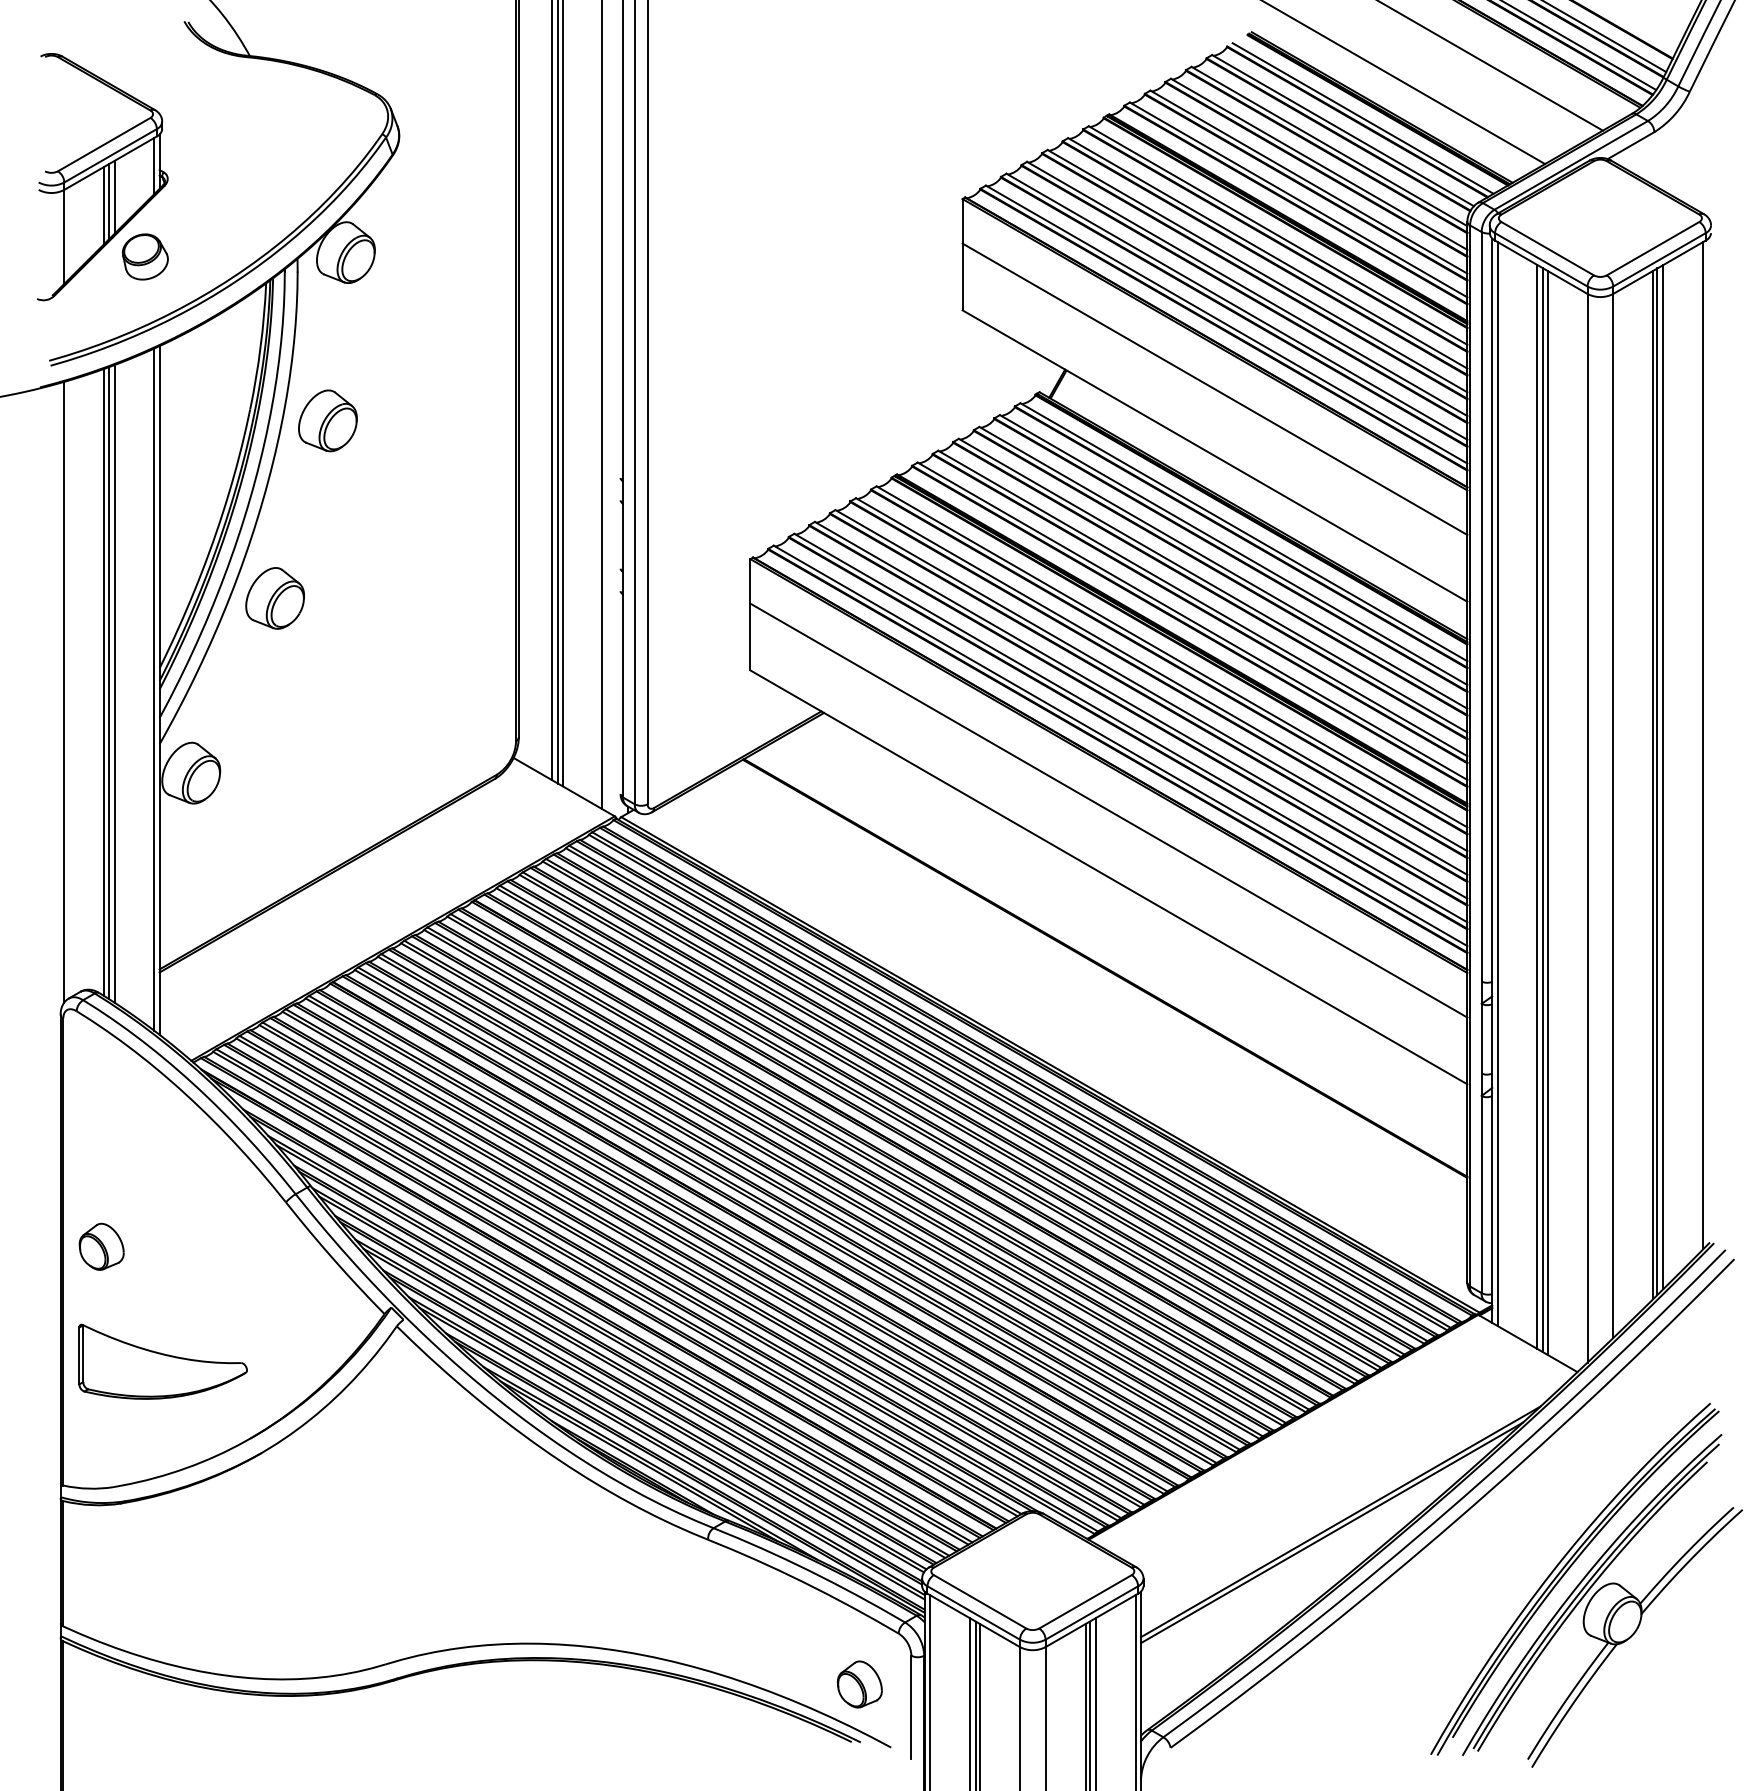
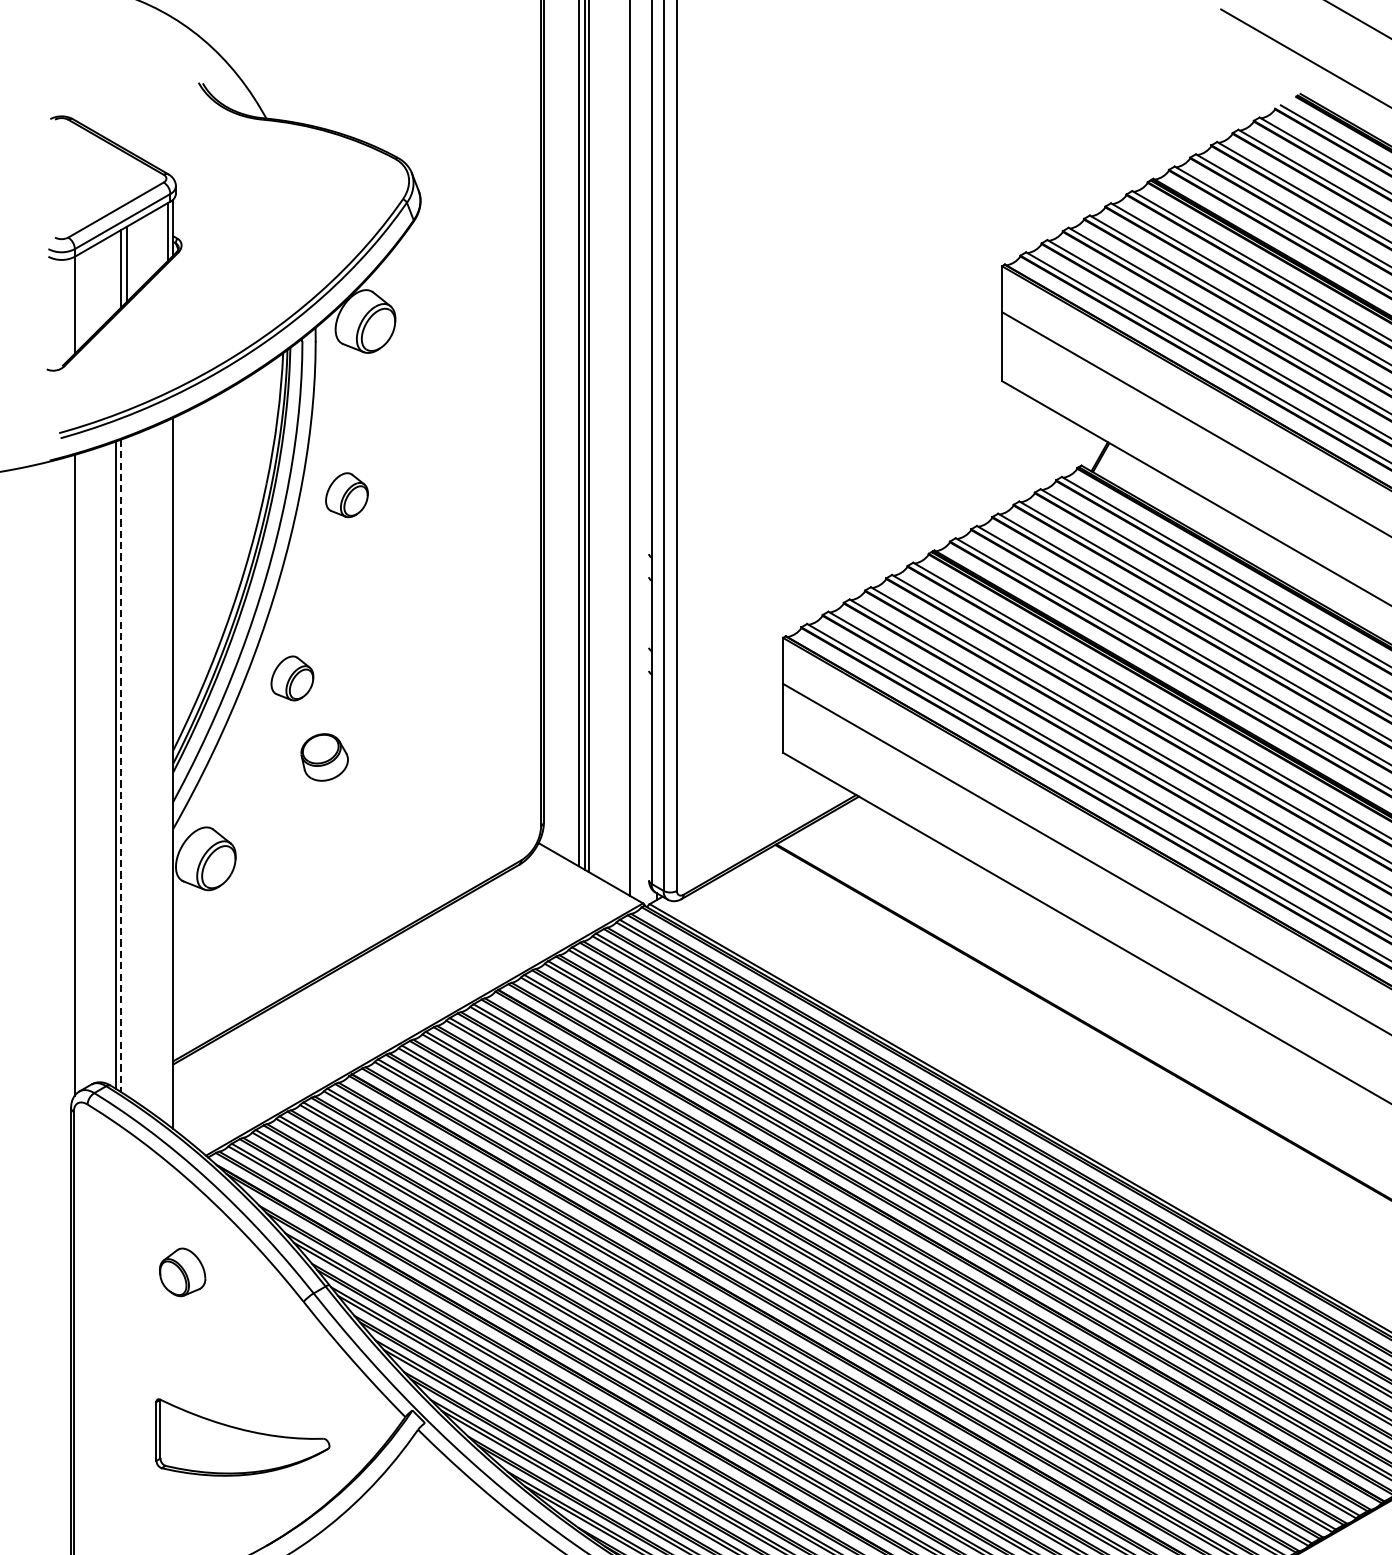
line: (104, 205) -> (116, 272), removed
part: (145, 256) -> (324, 756), moved
part: (327, 420) -> (346, 494), size x0.7
part: (274, 598) -> (291, 678), size x0.7
line: (108, 683) -> (120, 766), solid -> dashed
line: (114, 683) -> (126, 766), removed
line: (154, 689) -> (167, 772), removed
part: (101, 1246) -> (182, 1272), moved
part: (162, 1361) -> (242, 1437), moved

